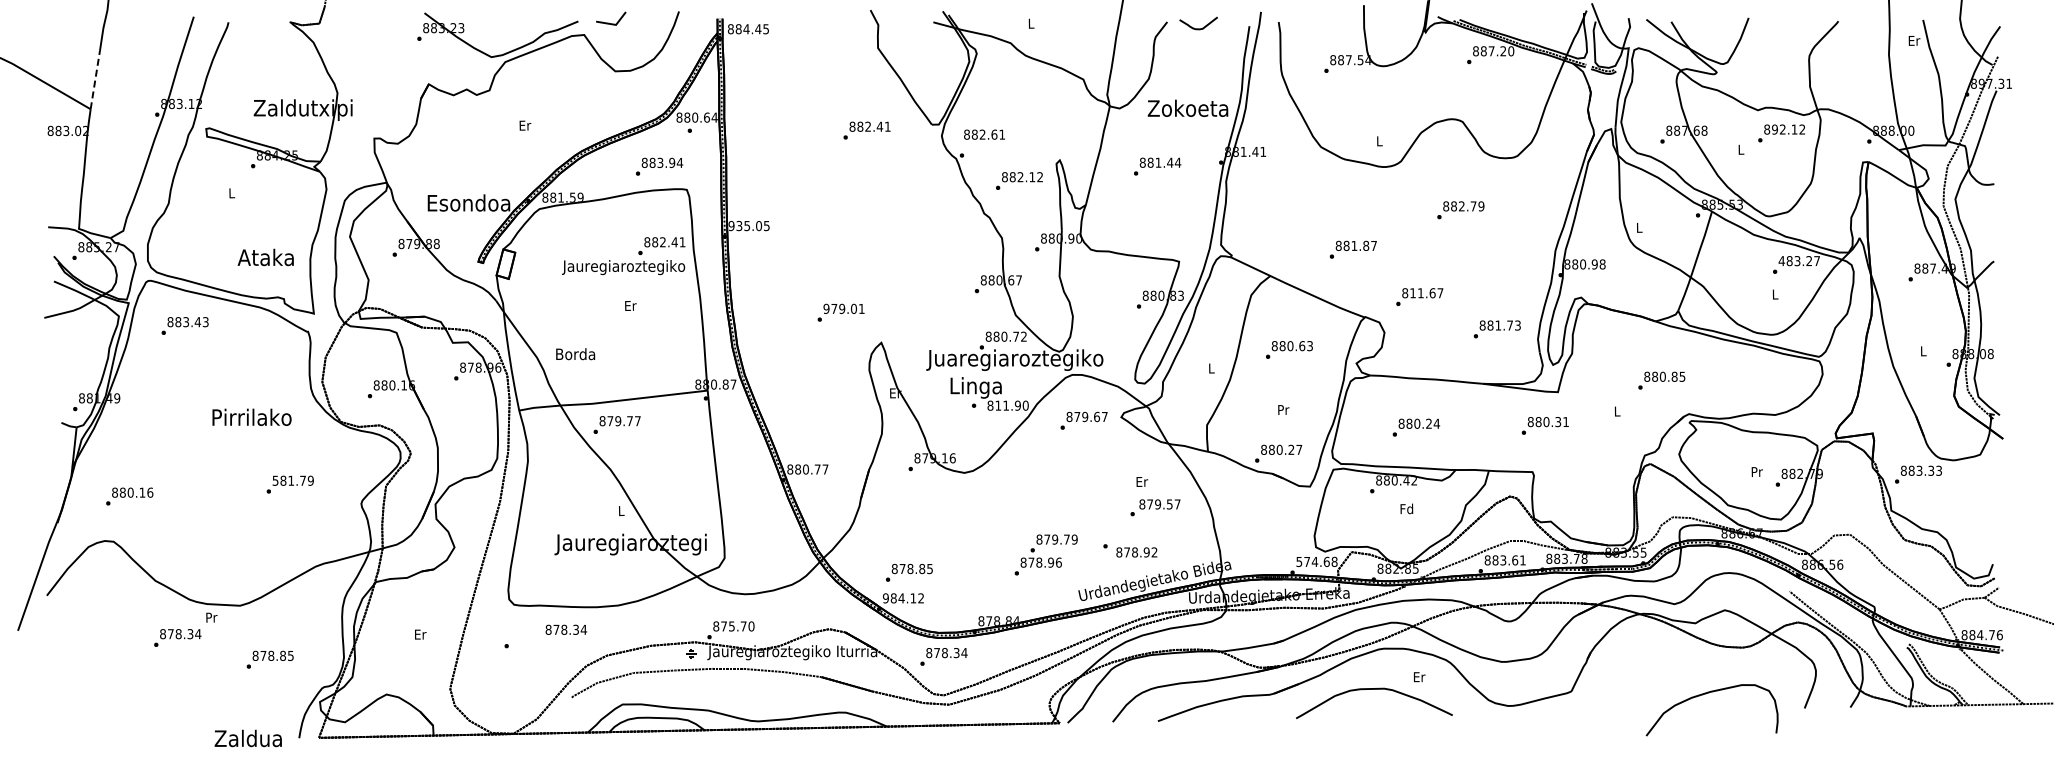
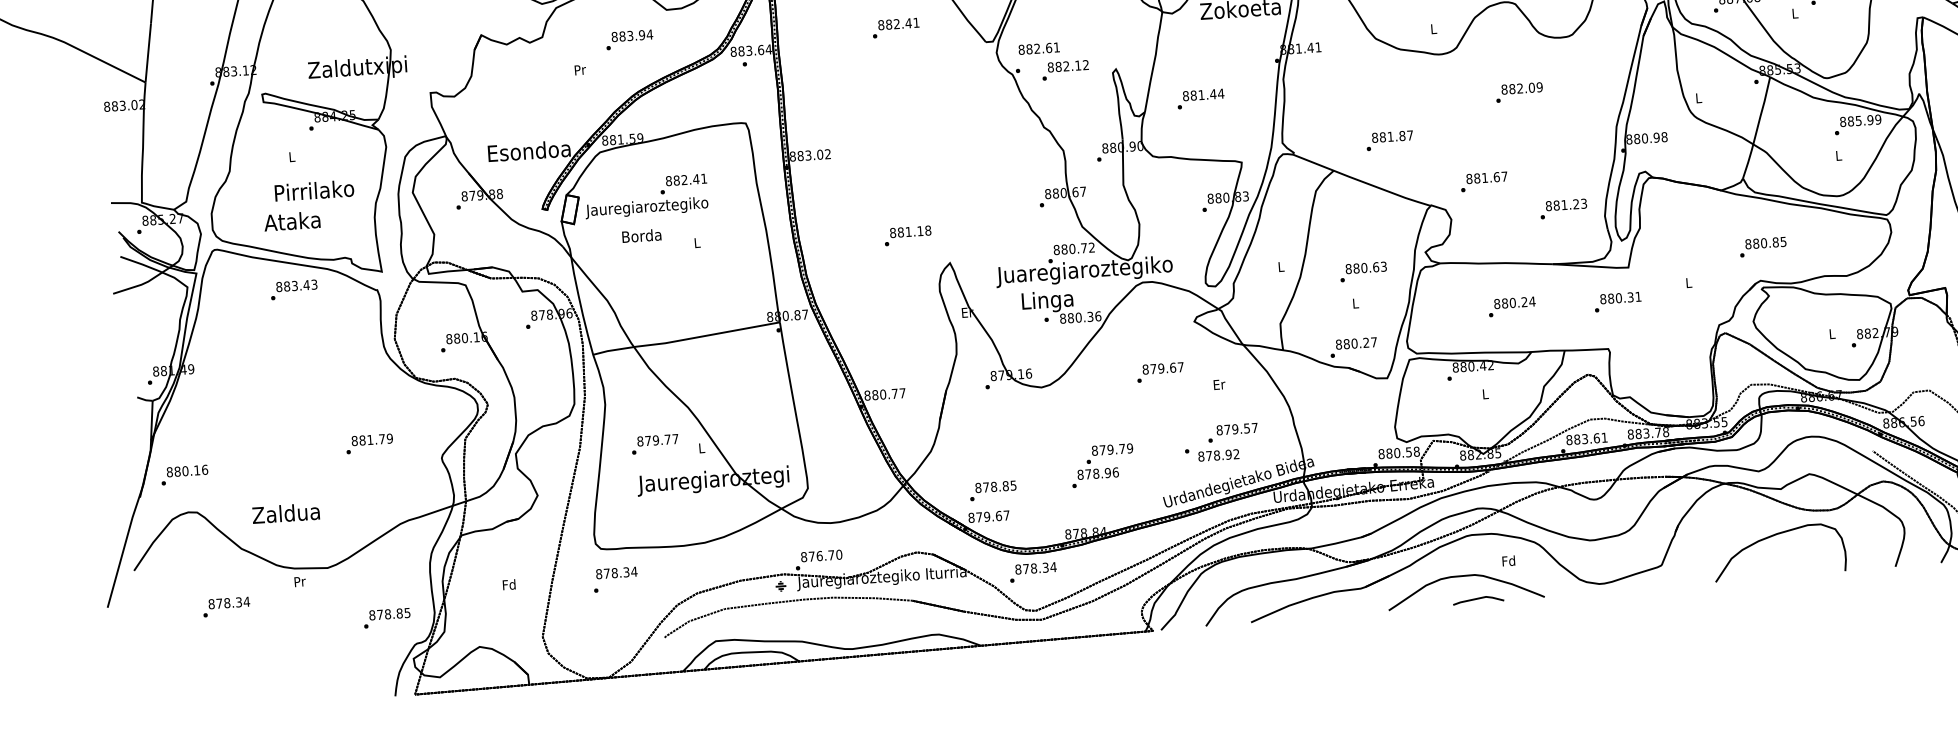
line: (95, 80) -> (148, 53), dashed -> solid
text: (695, 117) -> (749, 50), 880.64 -> 883.64
text: (525, 125) -> (580, 69), Er -> Pr
text: (866, 130) -> (895, 27), moved
text: (659, 166) -> (629, 39), moved
text: (1157, 166) -> (1200, 98), moved
text: (1019, 180) -> (1065, 69), moved
text: (1473, 206) -> (1531, 87), 882.79 -> 882.09
text: (748, 225) -> (809, 154), 935.05 -> 883.02
text: (1352, 249) -> (1388, 140), moved
text: (623, 256) -> (646, 196), moved
text: (265, 257) -> (291, 221), moved
text: (1799, 261) -> (1860, 121), 483.27 -> 885.99
text: (1413, 293) -> (1477, 178), 811.67 -> 881.67
text: (630, 305) -> (697, 242), Er -> L
text: (843, 308) -> (909, 231), 979.01 -> 881.18
text: (184, 325) -> (293, 289), moved
text: (1509, 325) -> (1575, 204), 881.73 -> 881.23
text: (1289, 349) -> (1363, 271), moved
text: (575, 354) -> (641, 236), moved
text: (1661, 380) -> (1762, 246), moved
text: (1011, 405) -> (1084, 317), 811.90 -> 880.36
text: (1283, 409) -> (1355, 303), Pr -> L
text: (251, 416) -> (313, 189), moved
text: (1083, 420) -> (1159, 372), moved
text: (616, 424) -> (654, 443), moved
text: (1415, 427) -> (1511, 306), moved
text: (1756, 471) -> (1831, 333), Pr -> L
text: (275, 480) -> (354, 440), 581.79 -> 881.79
text: (129, 496) -> (184, 475), moved
text: (1155, 507) -> (1232, 432), moved
text: (1406, 508) -> (1484, 393), Fd -> L
text: (1045, 554) -> (1101, 465), moved
text: (1312, 561) -> (1394, 452), 574.68 -> 880.58
text: (902, 598) -> (988, 516), 984.12 -> 879.67
text: (731, 626) -> (819, 556), 875.70 -> 876.70
text: (565, 629) -> (615, 572), moved
text: (420, 634) -> (509, 584), Er -> Fd
text: (177, 637) -> (226, 606), moved
text: (269, 659) -> (386, 617), moved
text: (1418, 676) -> (1508, 560), Er -> Fd
curve: (1706, 694) -> (1773, 536), moved
line: (1386, 713) -> (1478, 599), added
text: (247, 738) -> (285, 513), moved

